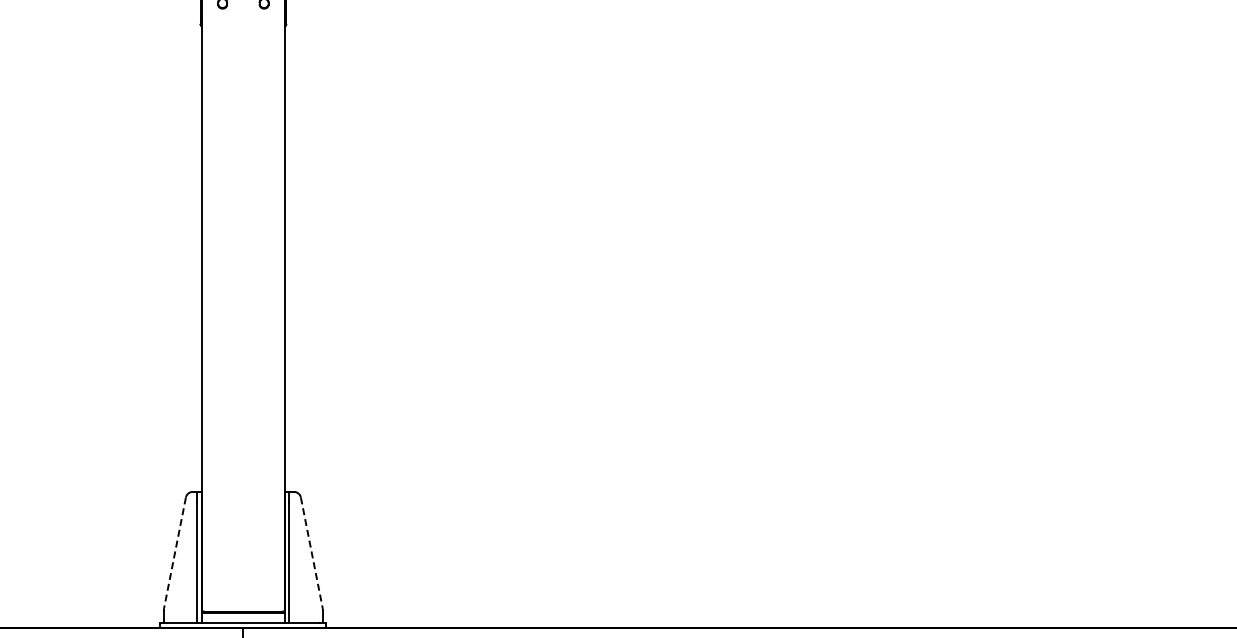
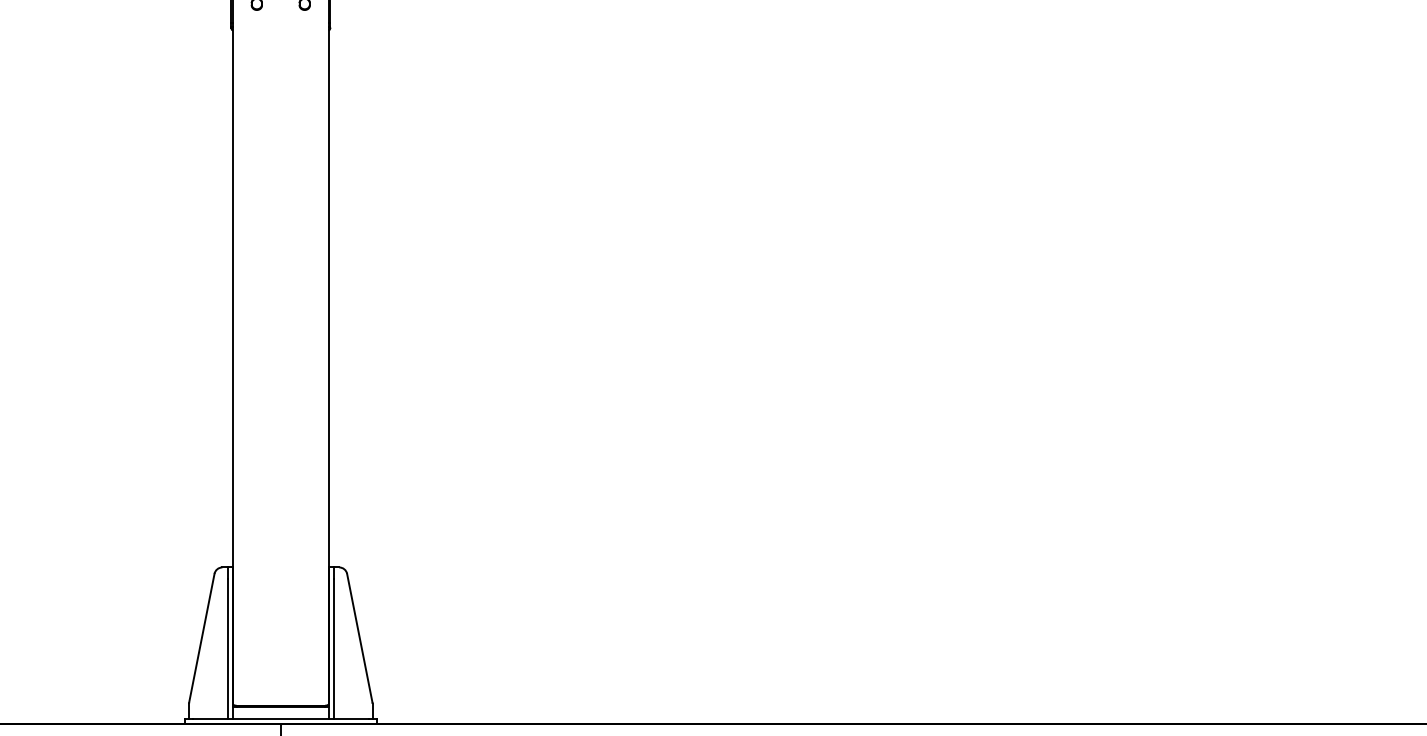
line: (174, 553) -> (201, 638), dashed -> solid
line: (311, 553) -> (359, 638), dashed -> solid

